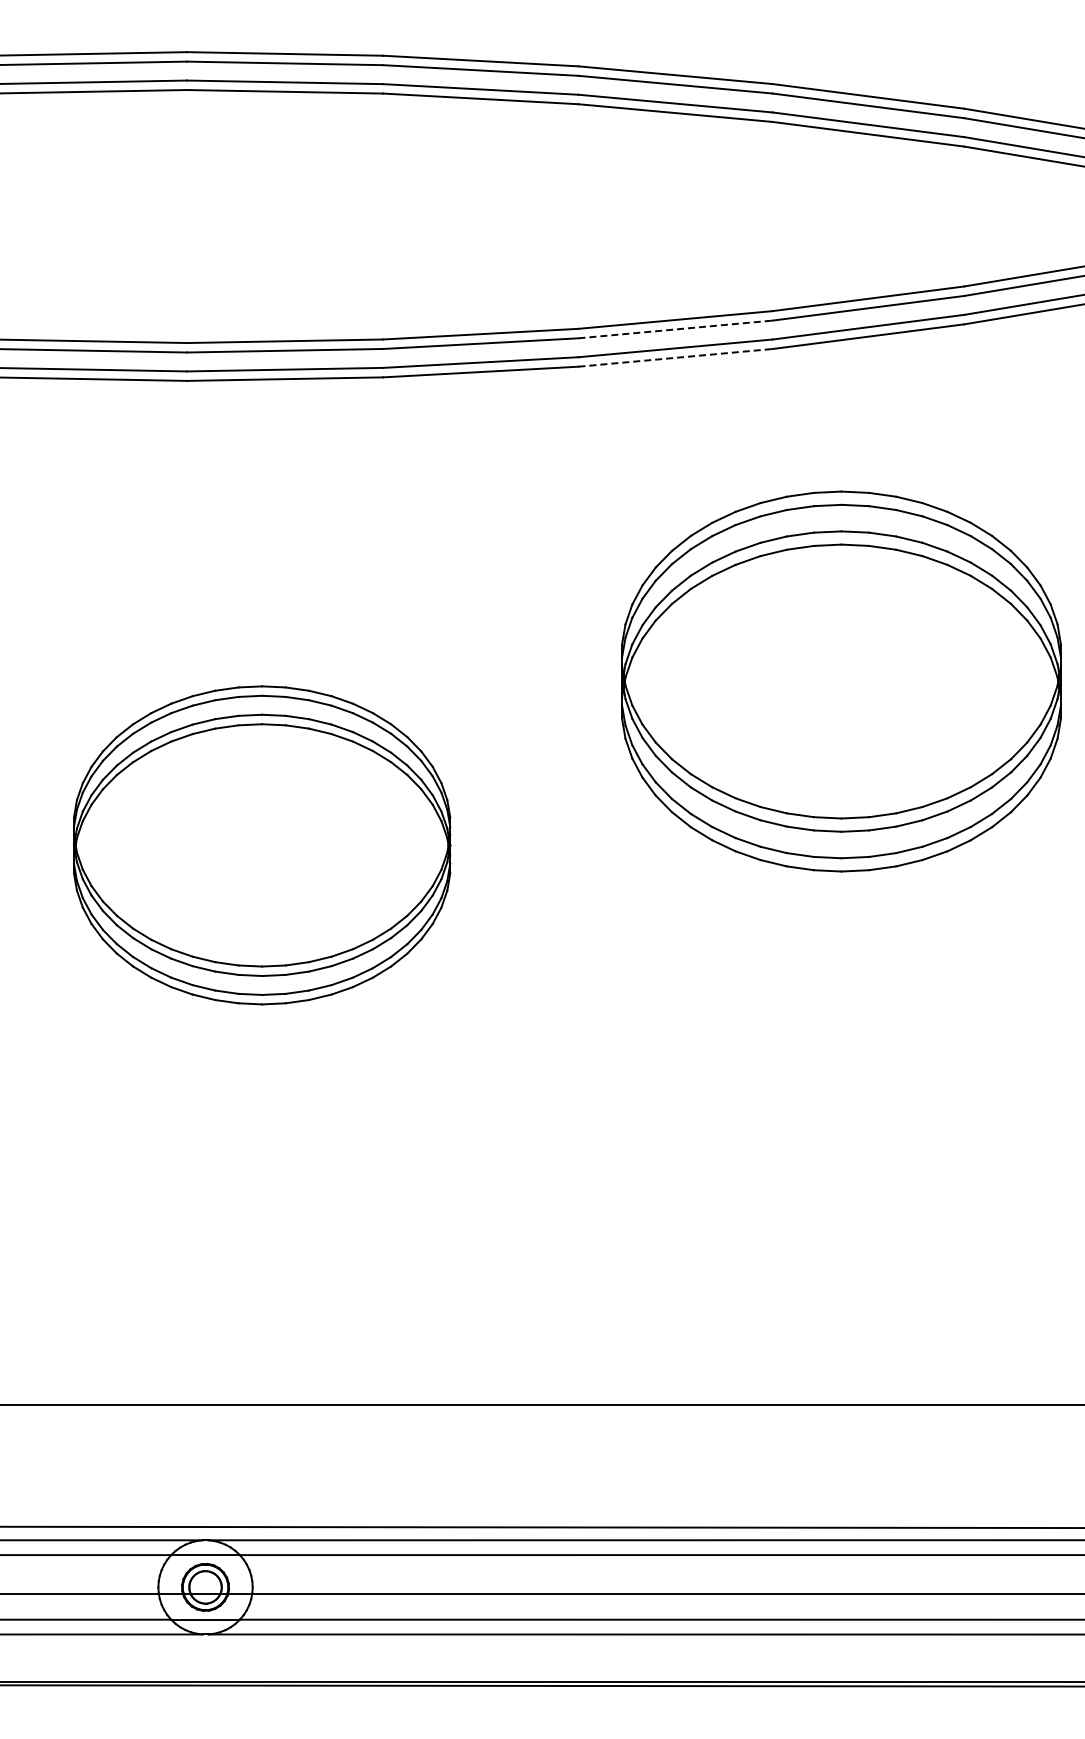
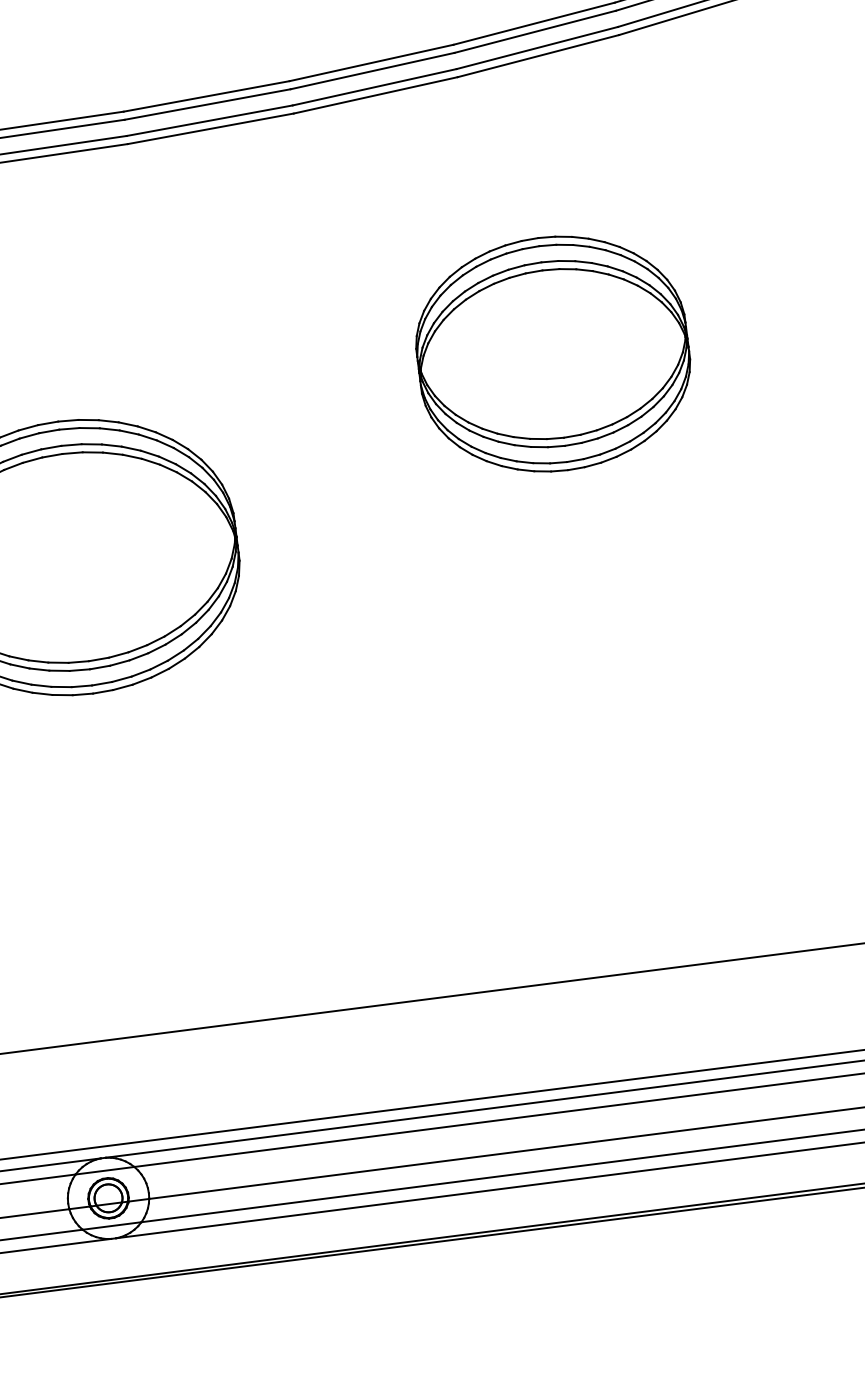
line: (675, 329) -> (372, 71), dashed -> solid
line: (675, 357) -> (375, 95), dashed -> solid
part: (841, 681) -> (553, 353), size x0.71

